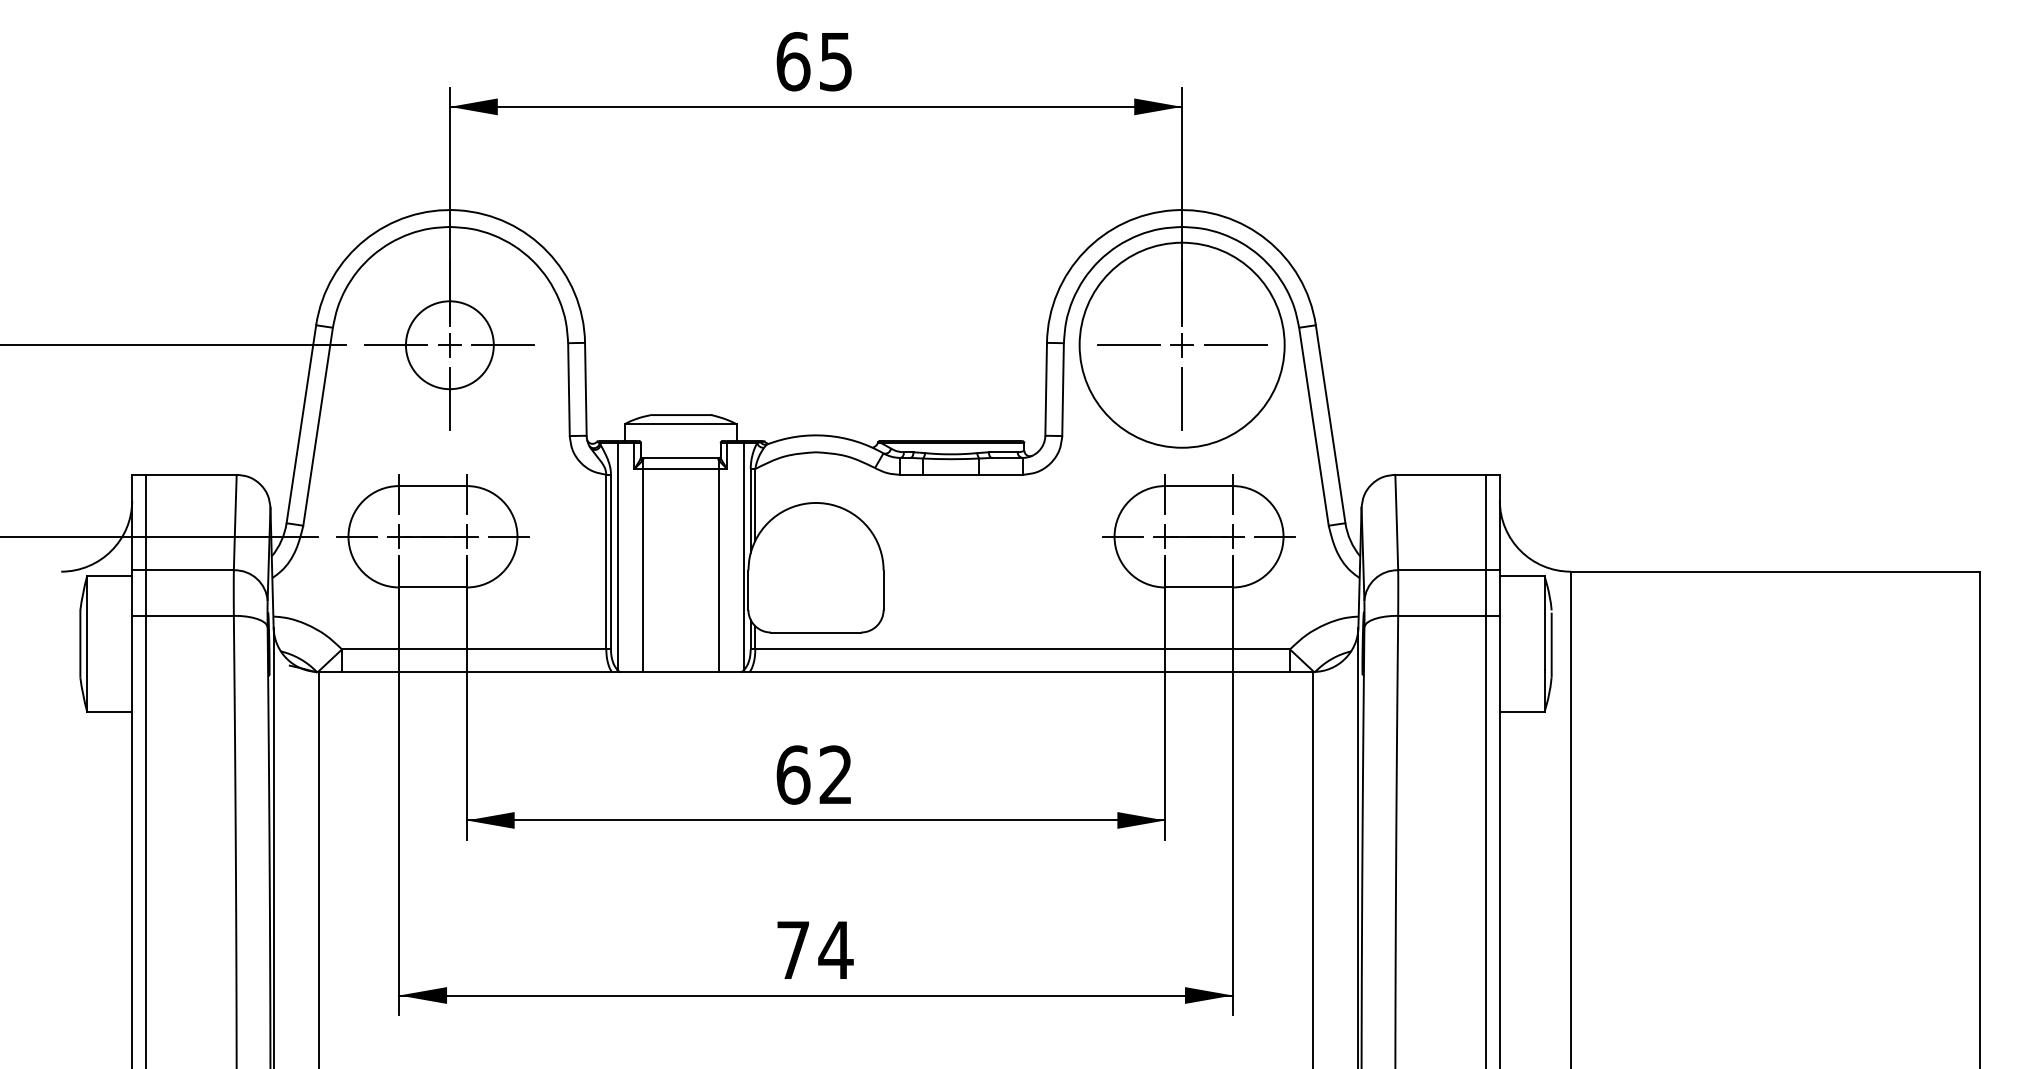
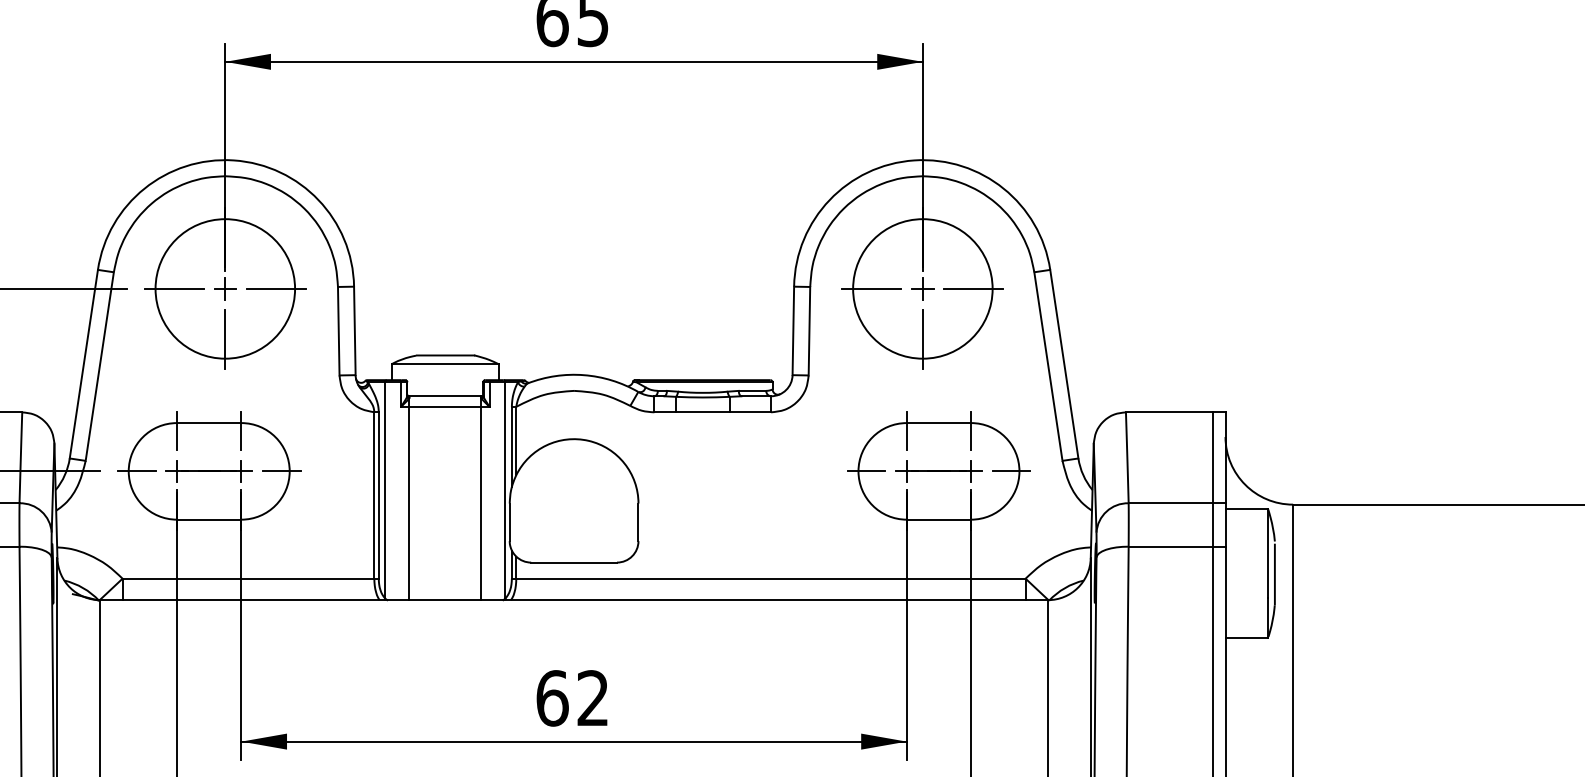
circle: (449, 345) -> (224, 289), size x1.67
circle: (1181, 345) -> (922, 289), size x0.71

